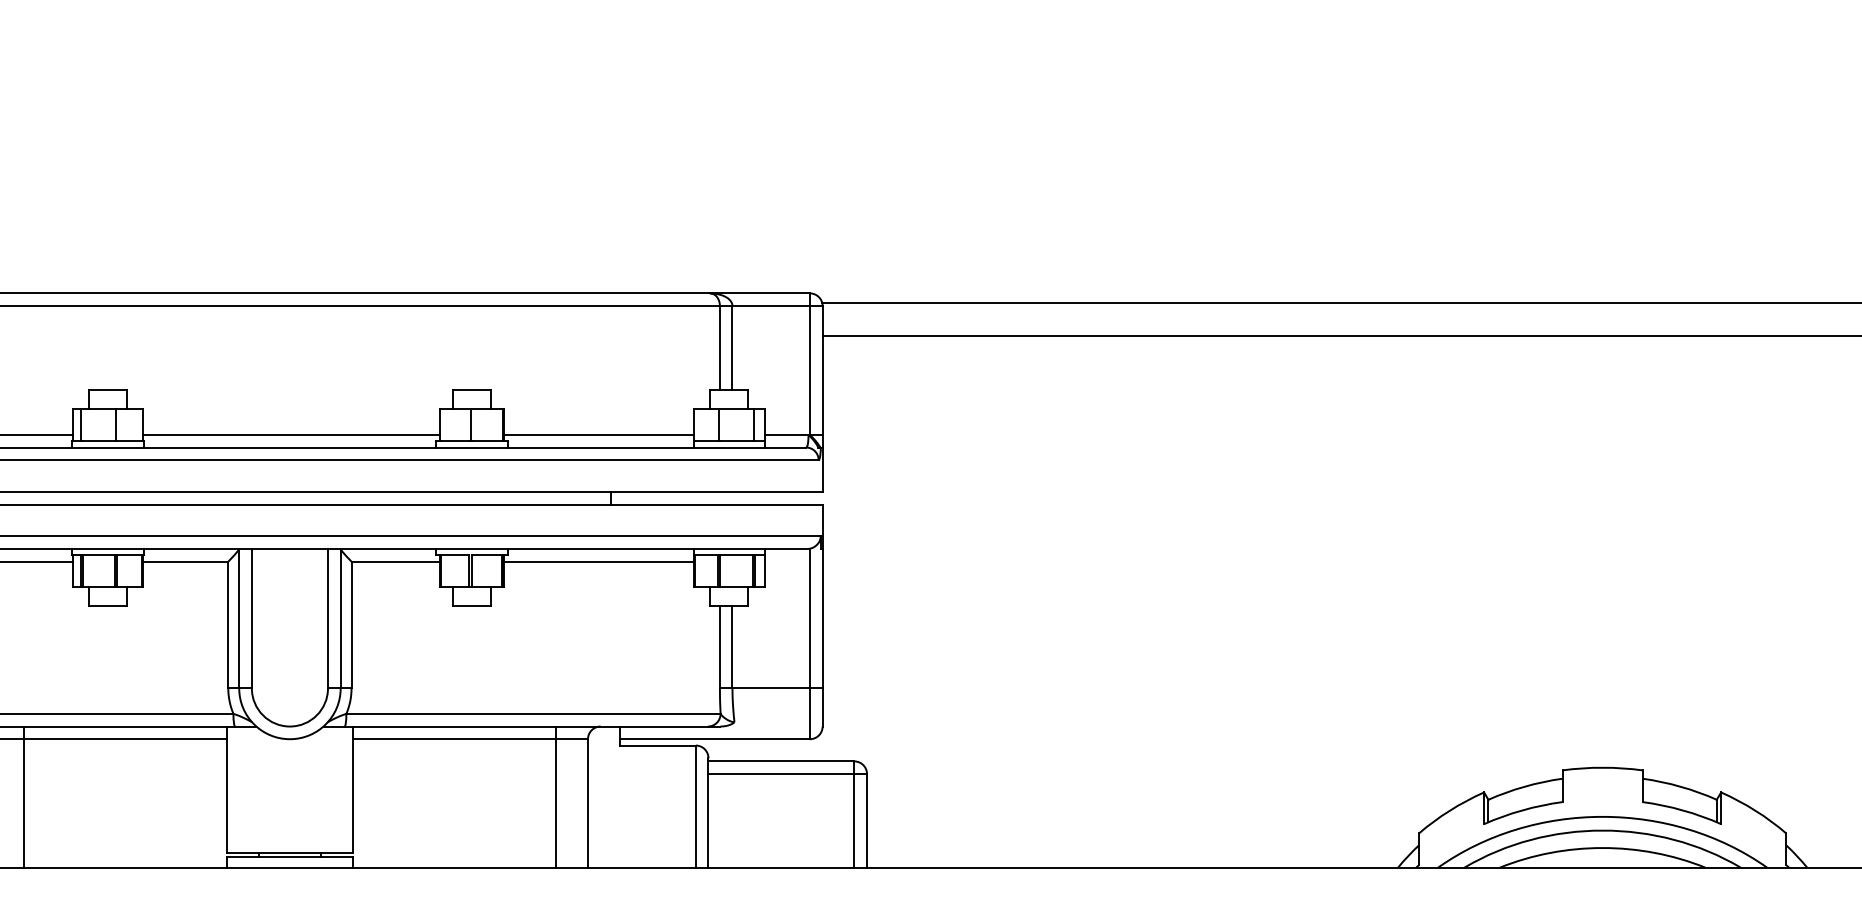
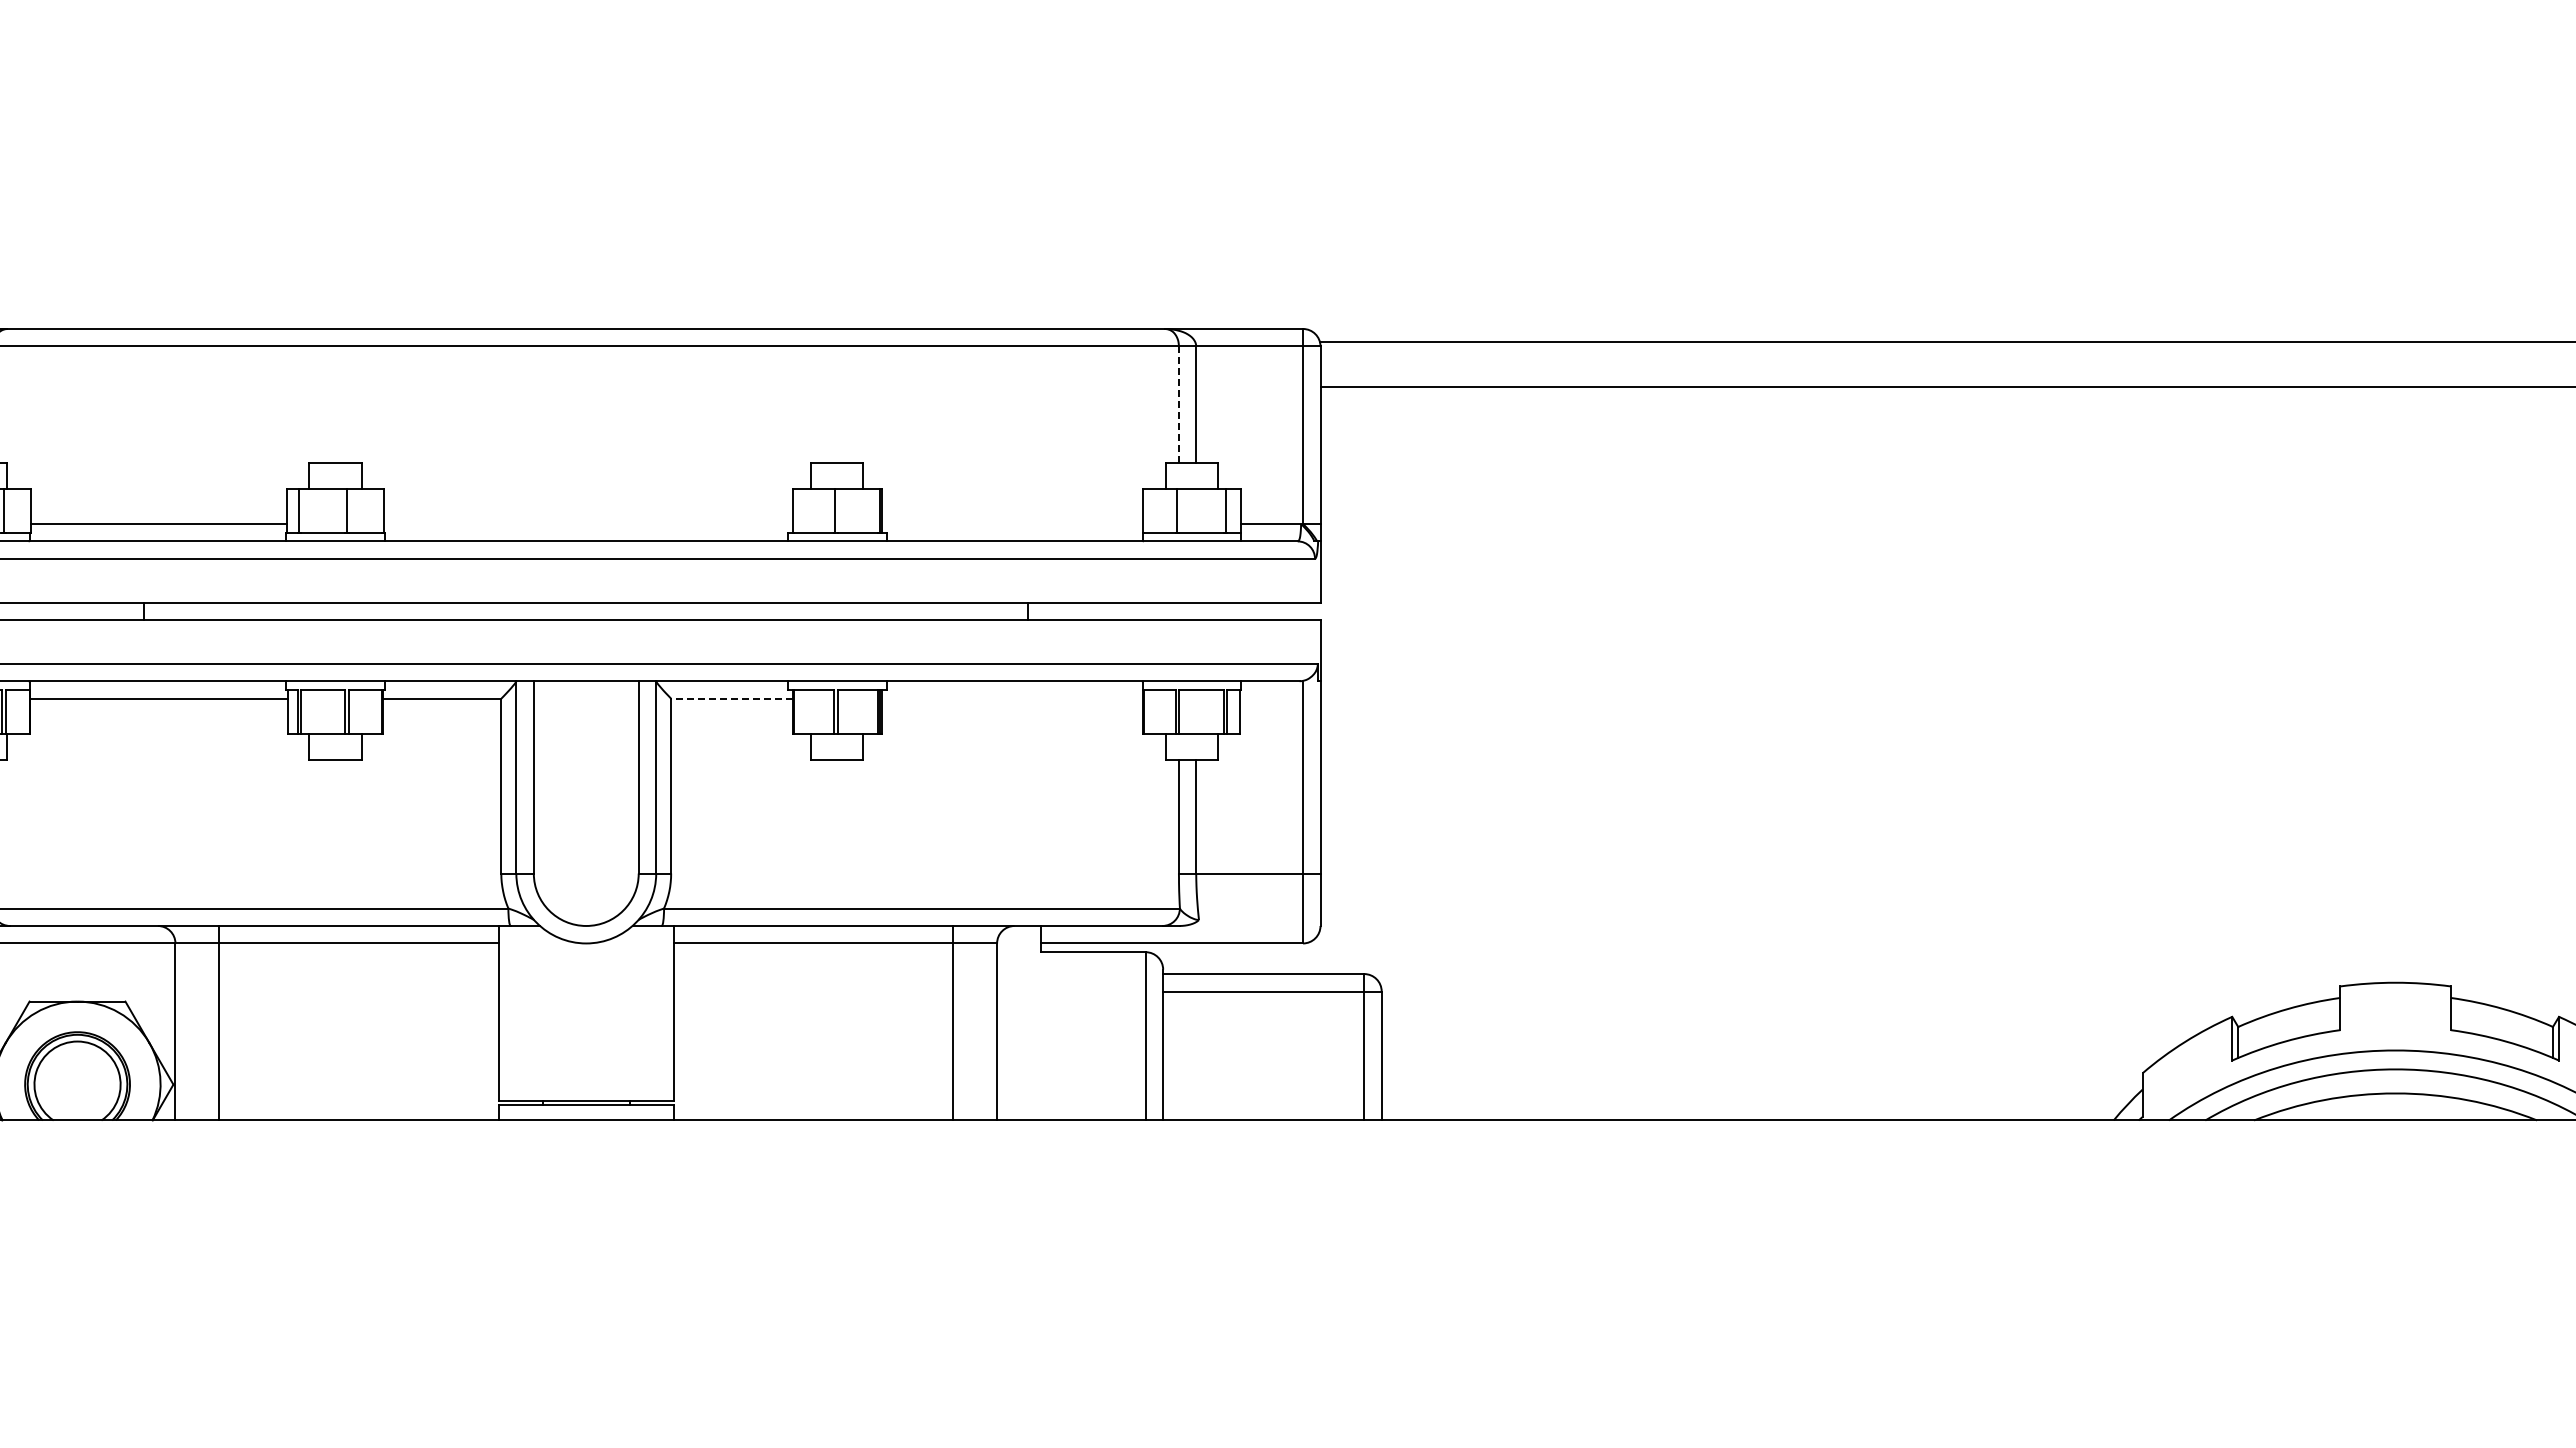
line: (719, 348) -> (1178, 405), solid -> dashed
line: (290, 434) -> (587, 523), removed
line: (598, 434) -> (1011, 523), removed
line: (395, 561) -> (731, 698), solid -> dashed
line: (599, 561) -> (1012, 698), removed

